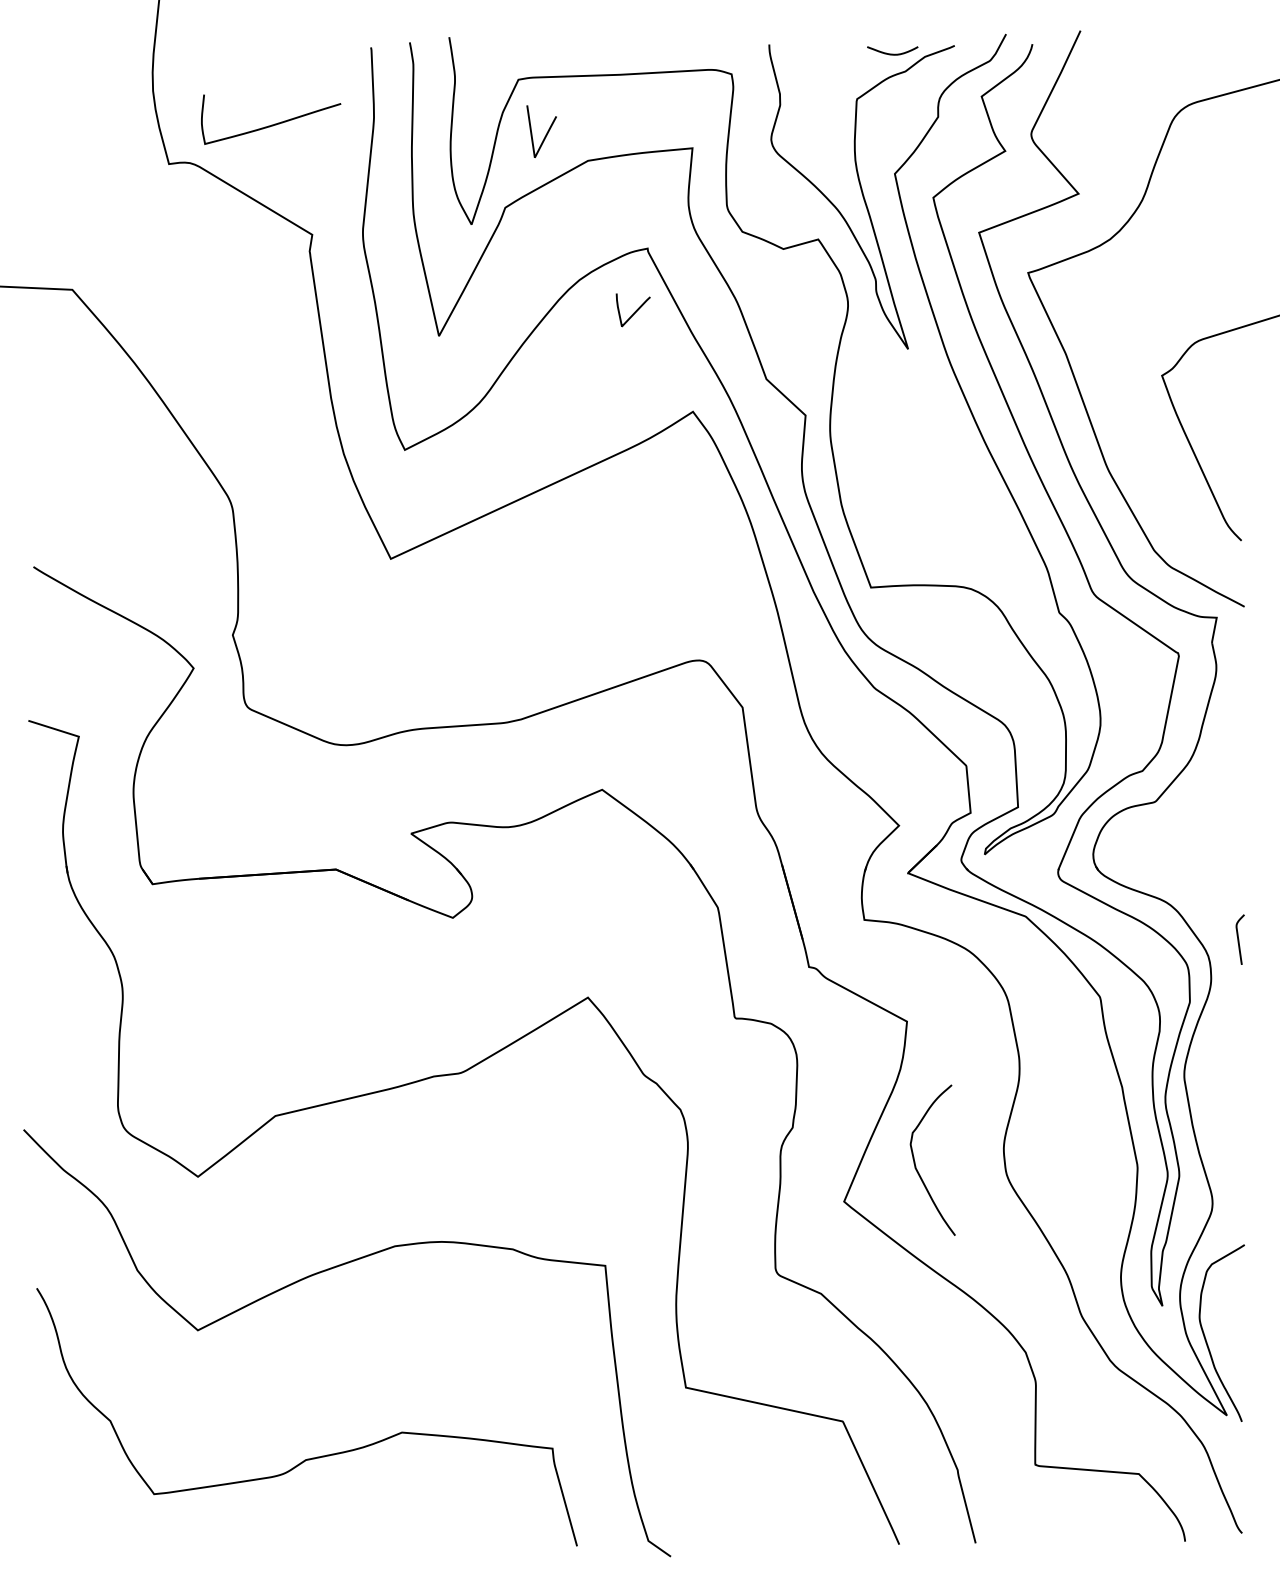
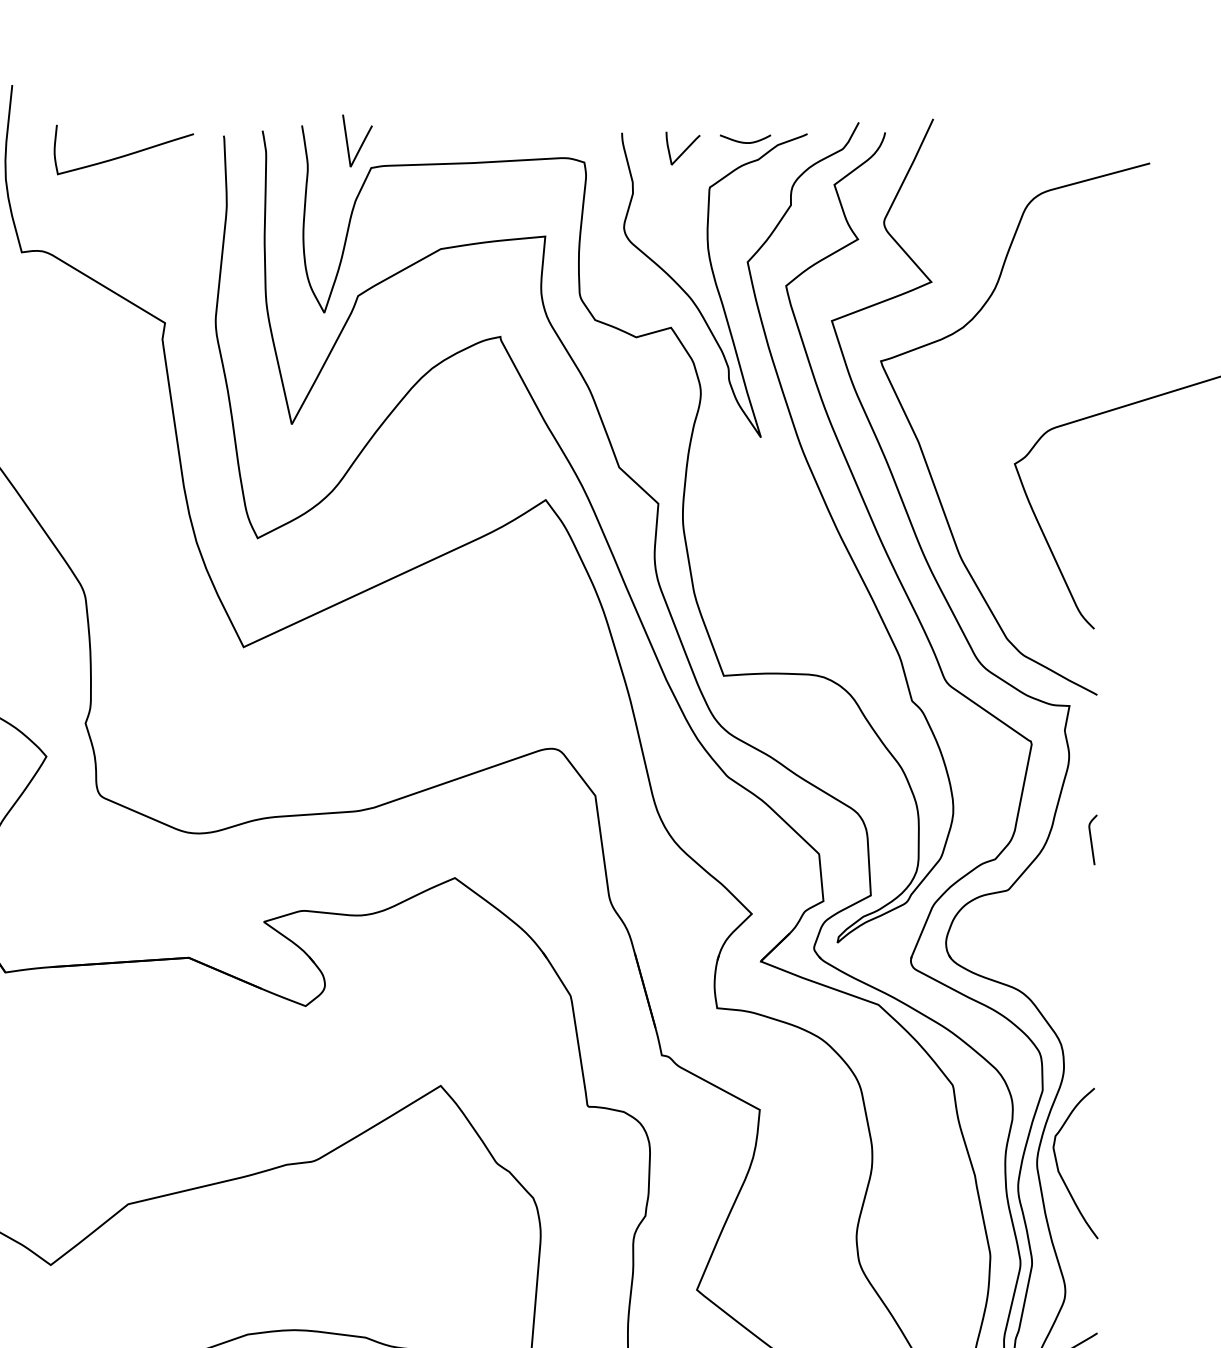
curve: (274, 123) -> (127, 153), moved
line: (545, 134) -> (361, 143), moved
curve: (634, 311) -> (684, 149), moved
curve: (1239, 939) -> (1092, 839), moved
curve: (915, 1161) -> (1058, 1164), moved

